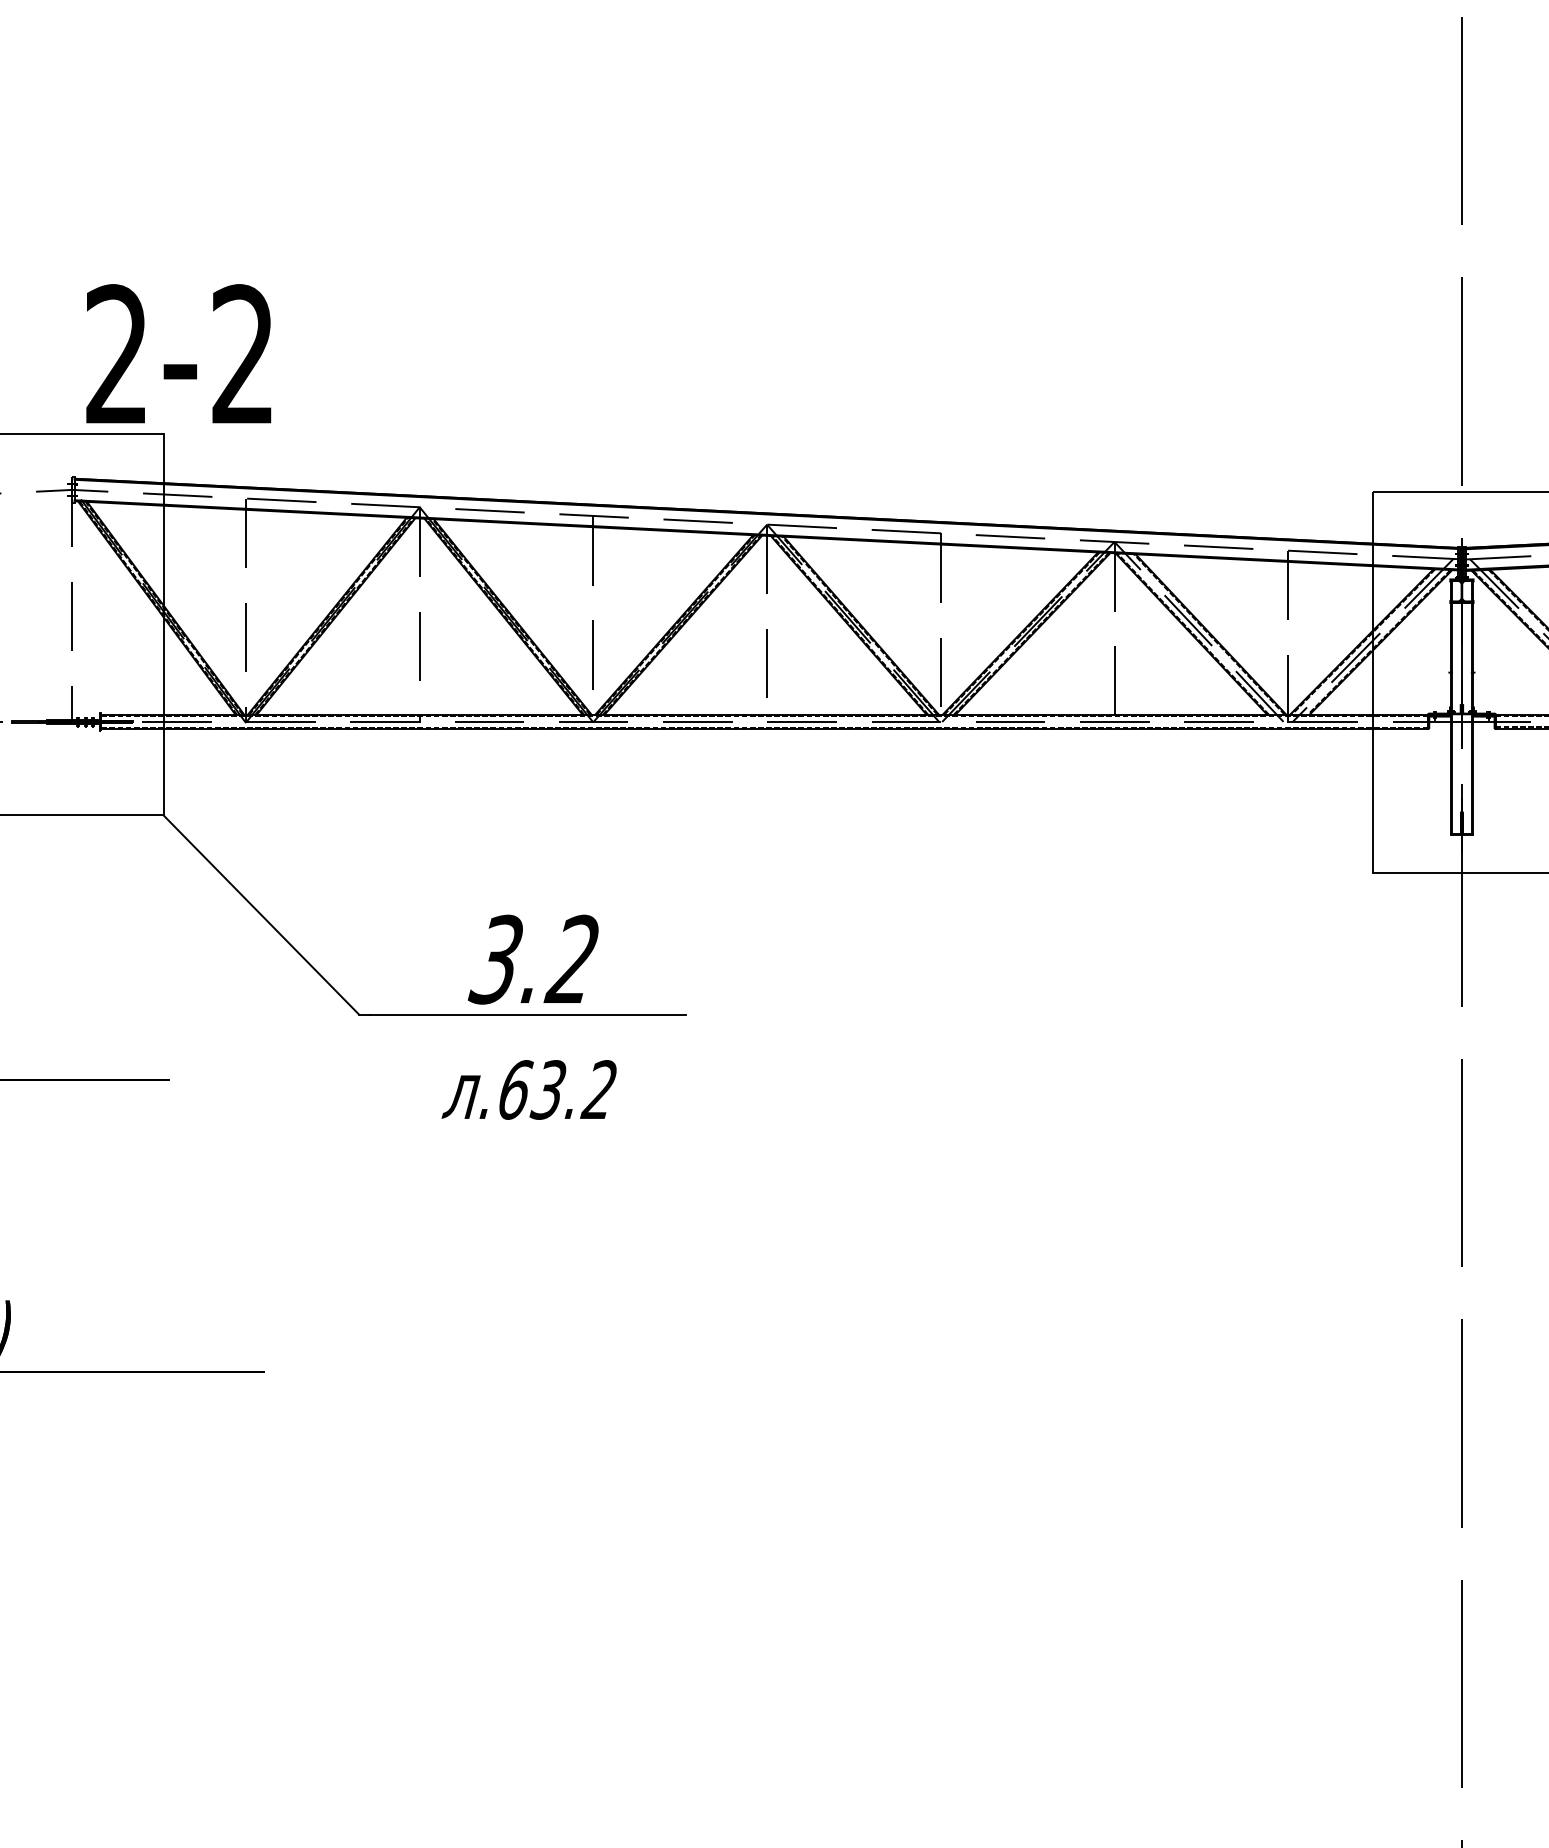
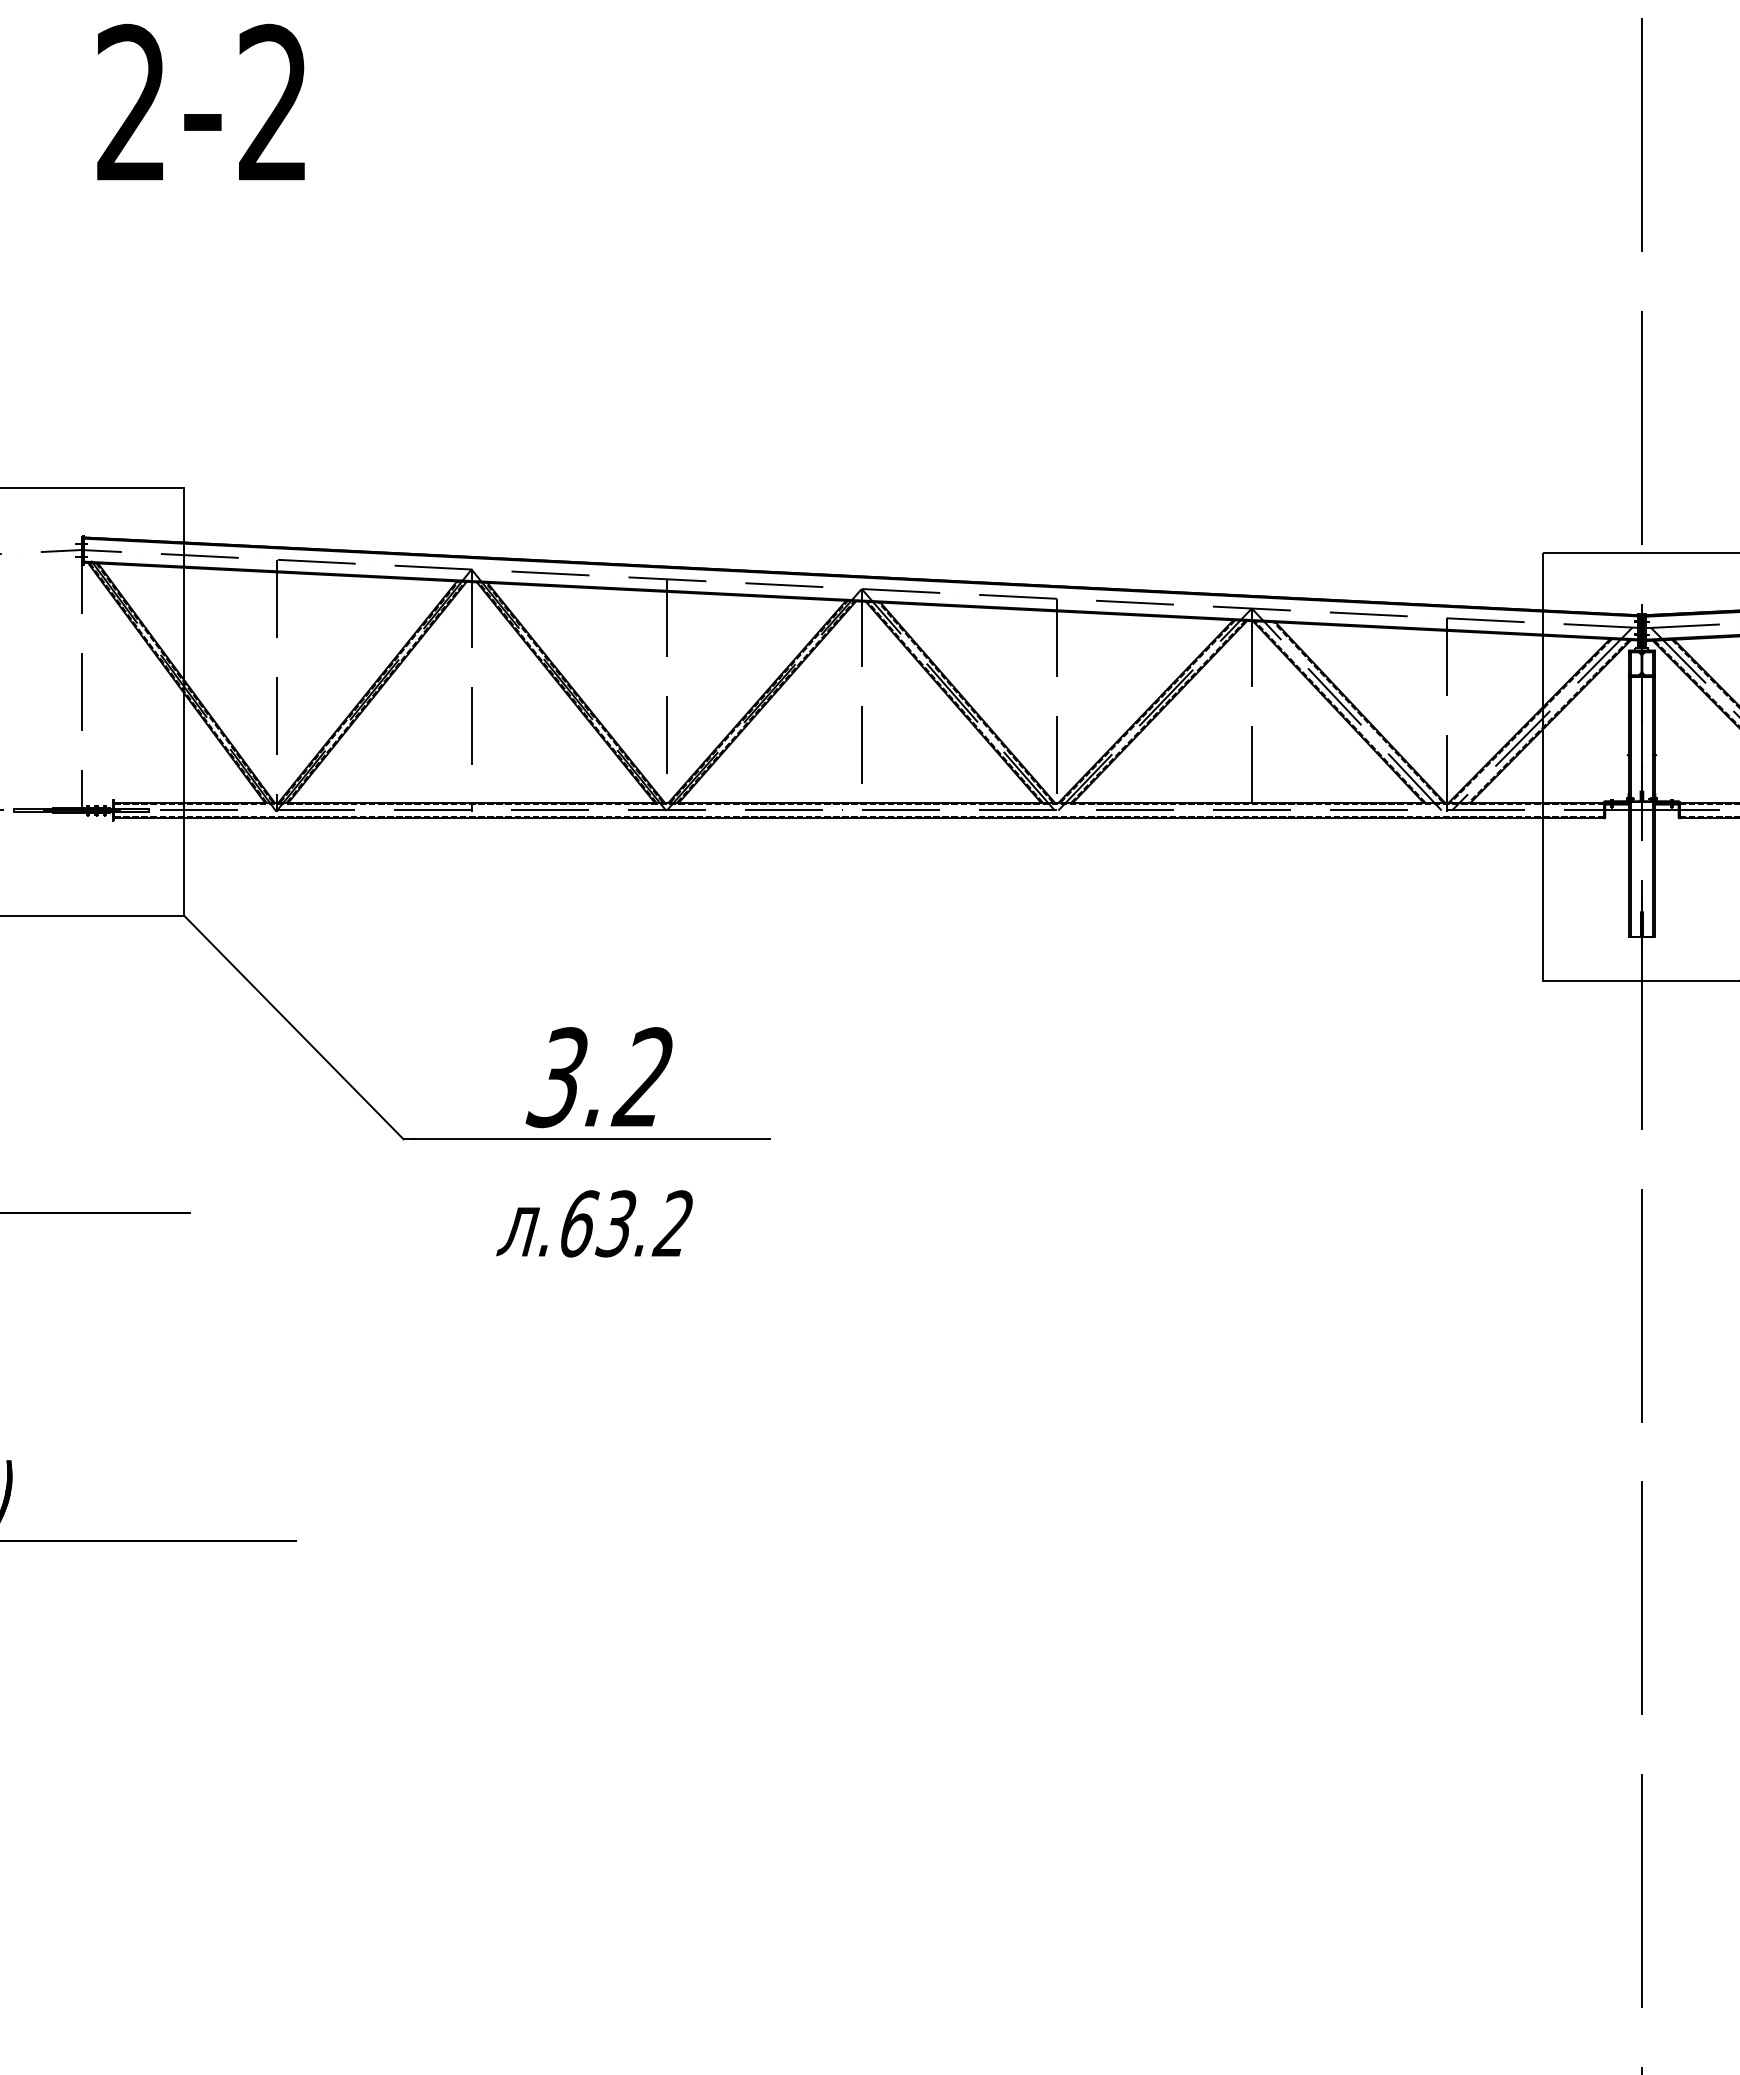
text: (178, 353) -> (200, 101), moved

